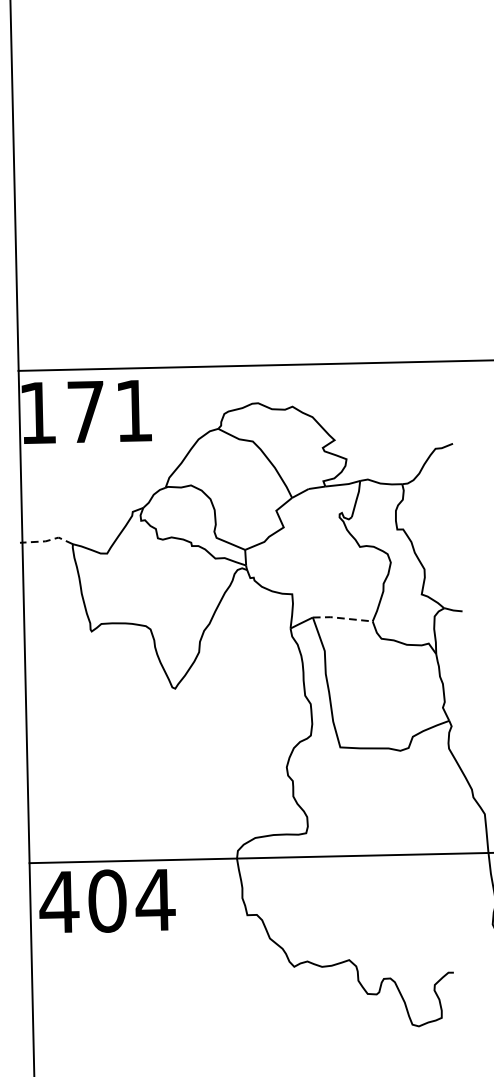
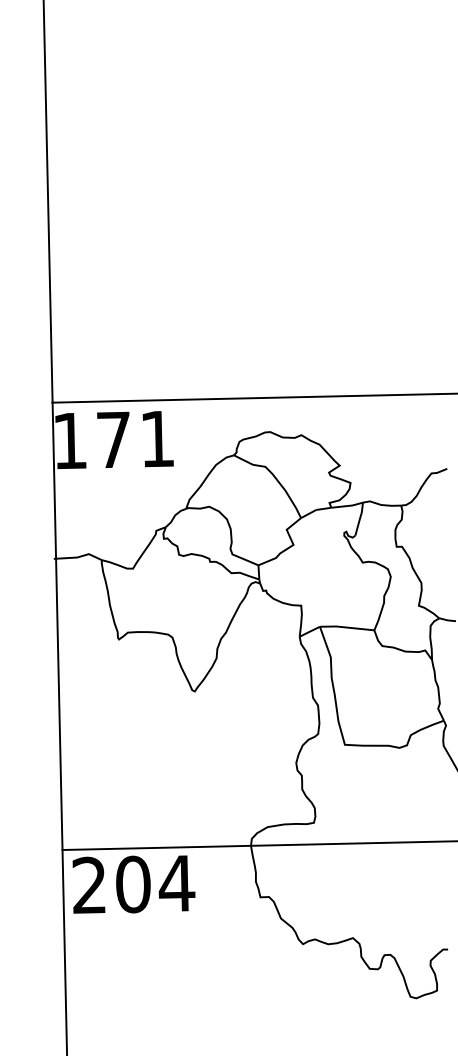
line: (48, 541) -> (79, 557), dashed -> solid
line: (343, 618) -> (347, 627), dashed -> solid
text: (59, 901) -> (89, 884), 404 -> 204

